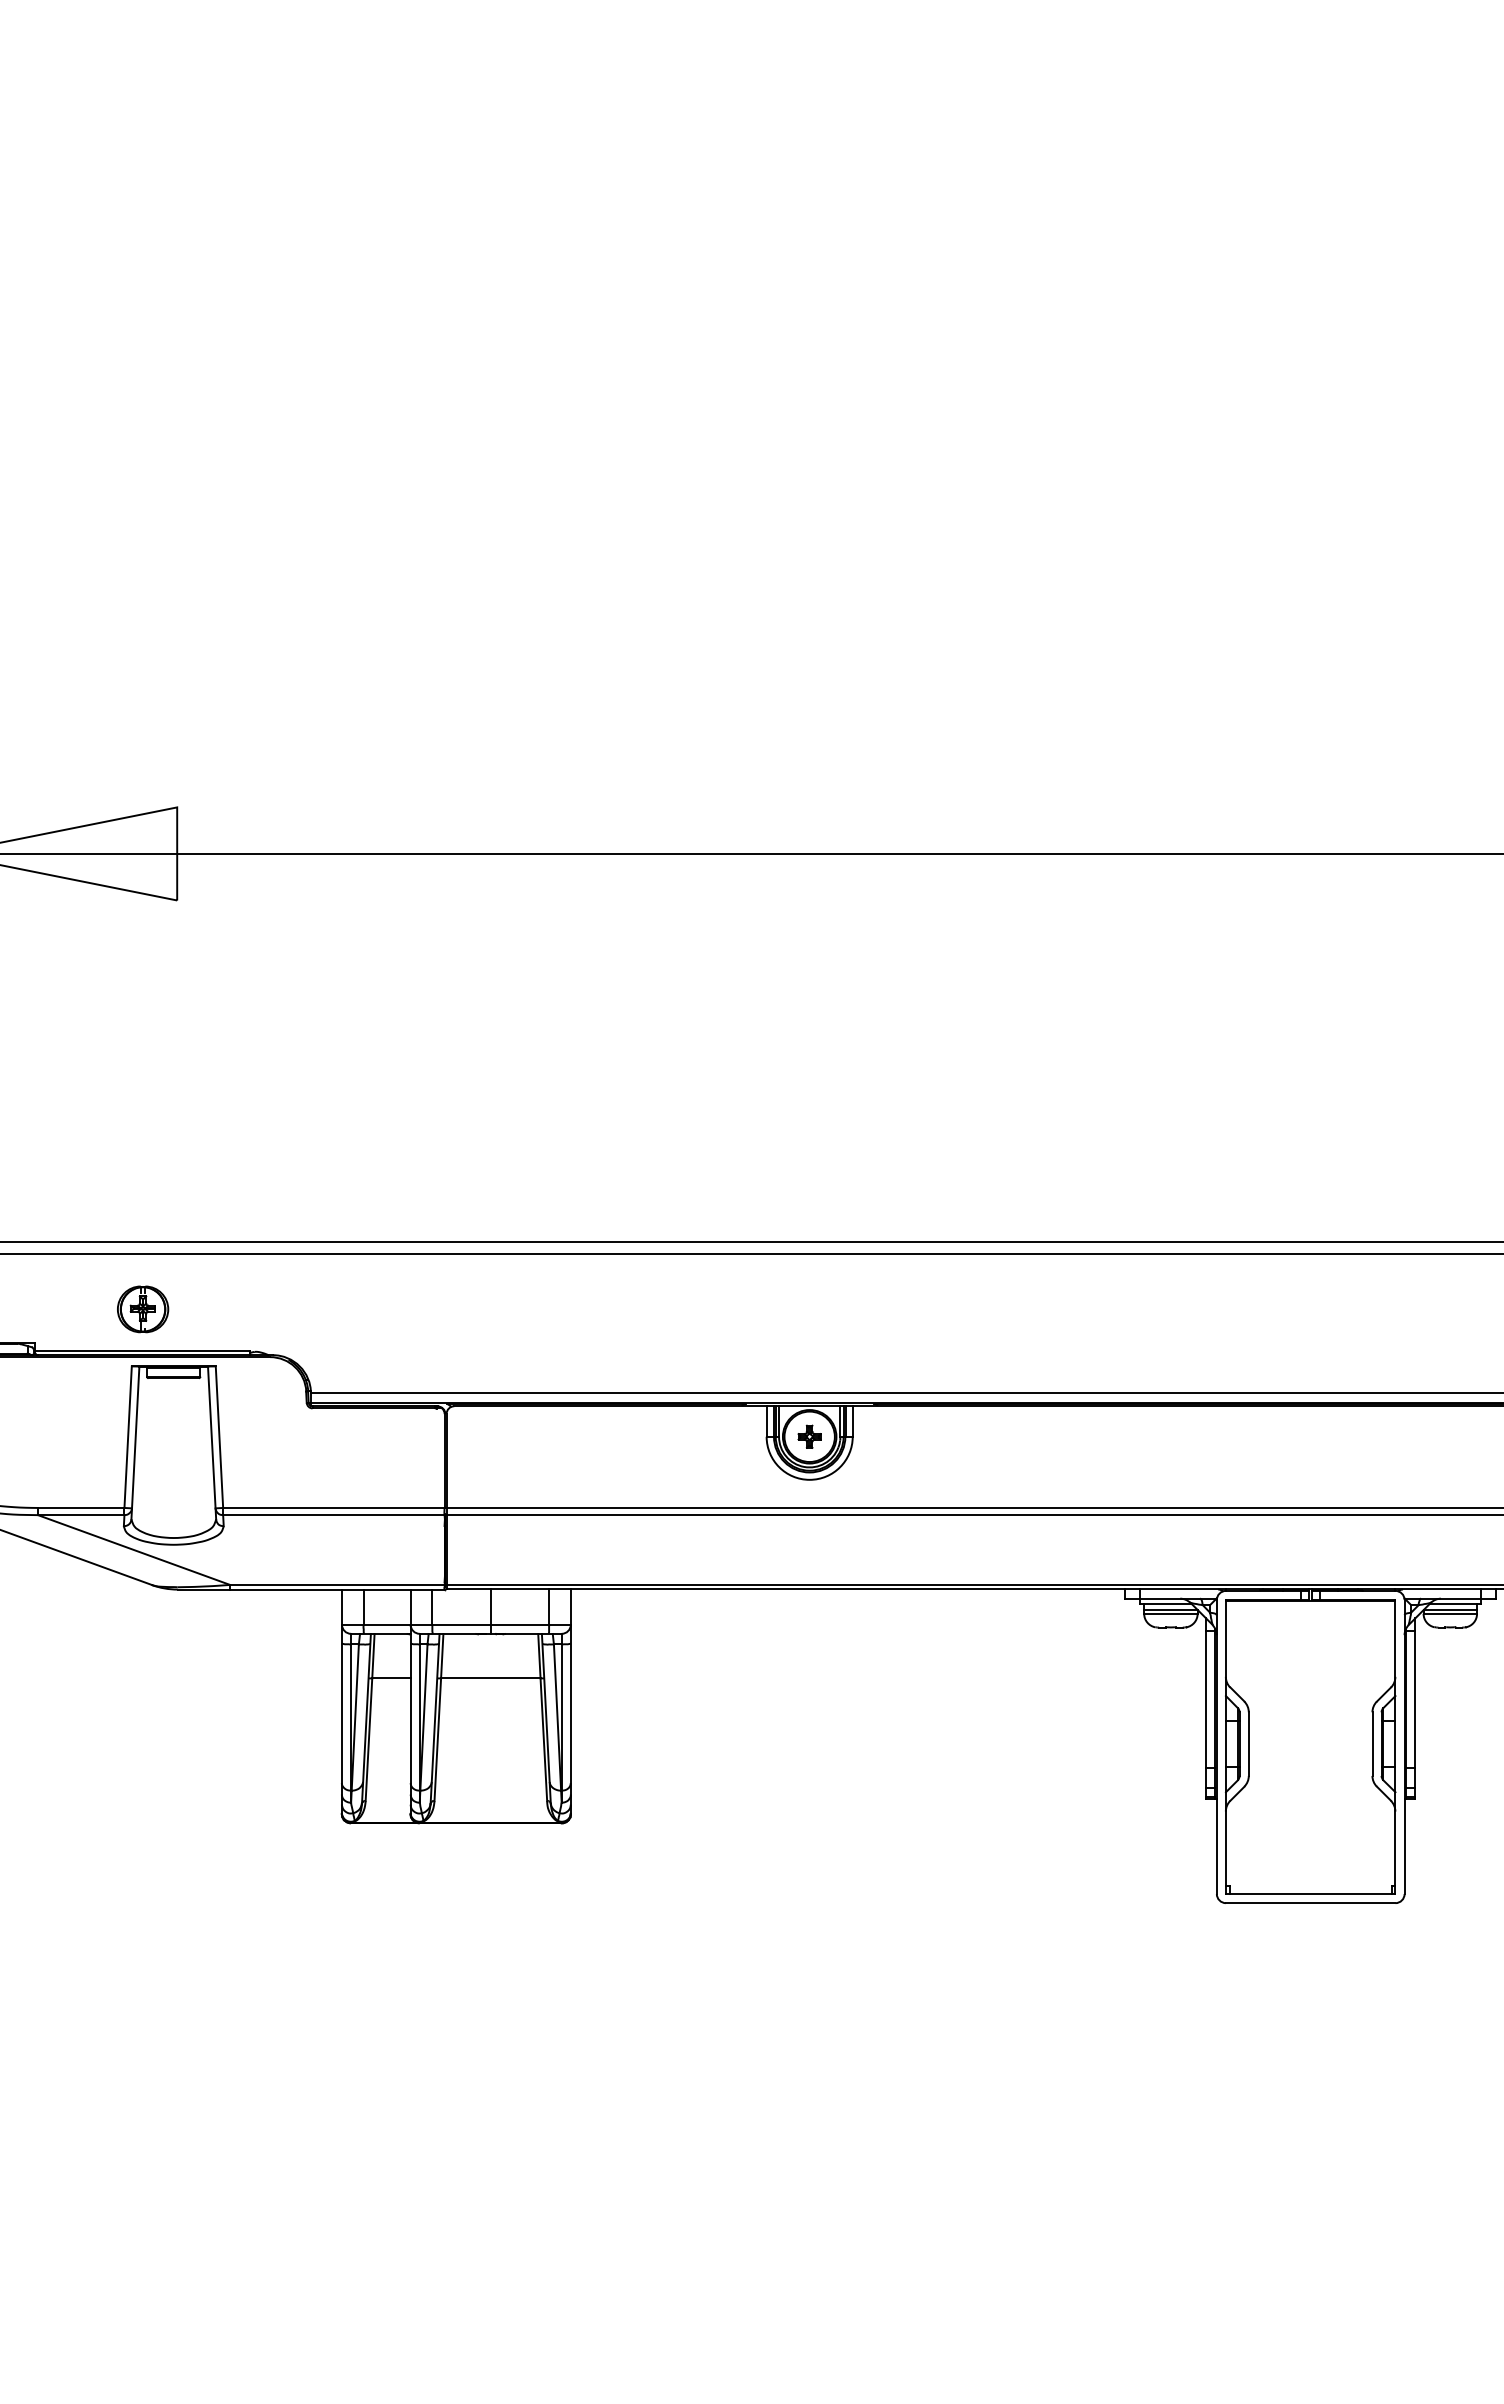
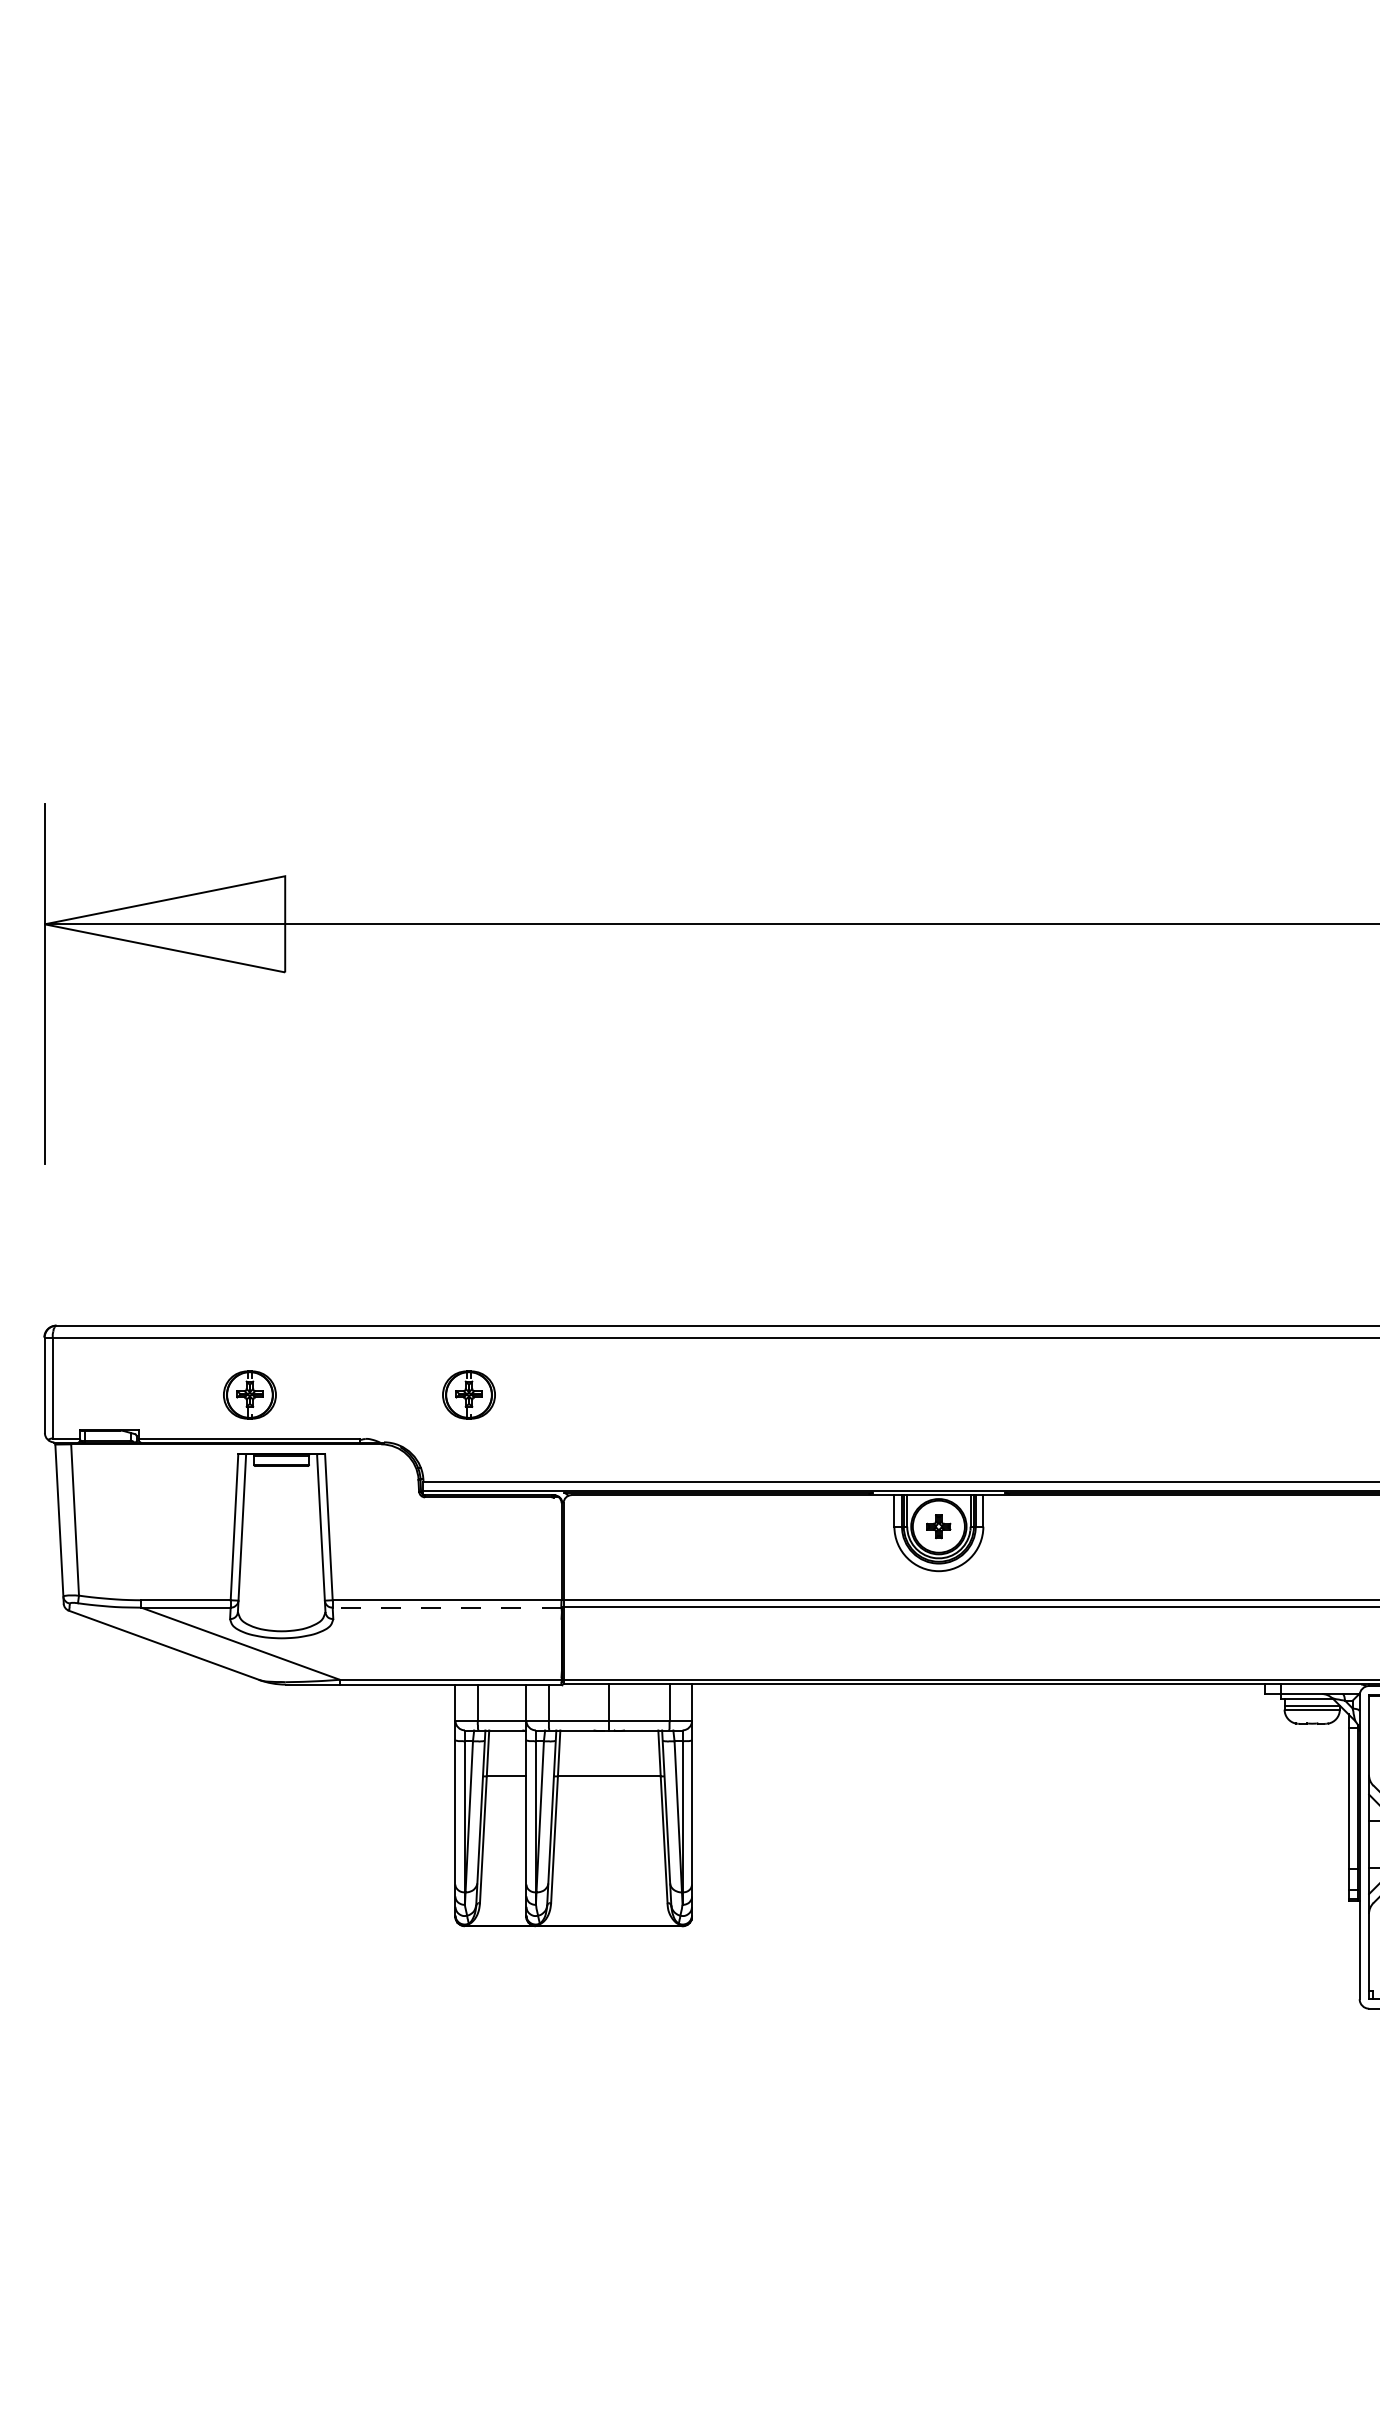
part: (355, 1309) -> (469, 1395), added
line: (333, 1515) -> (446, 1608), solid -> dashed

